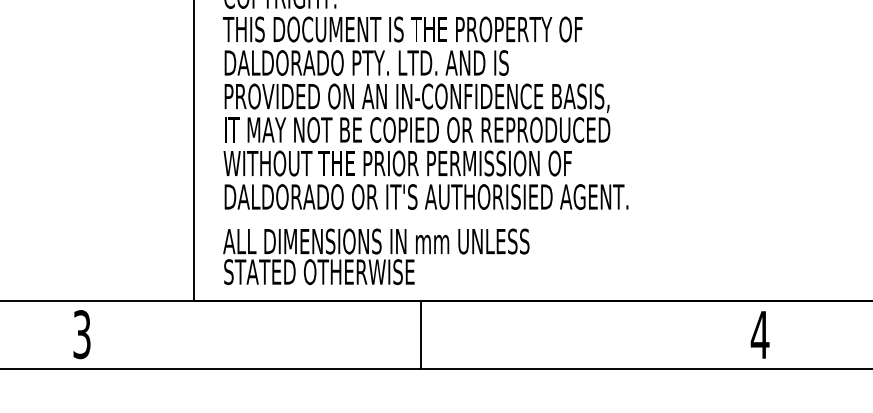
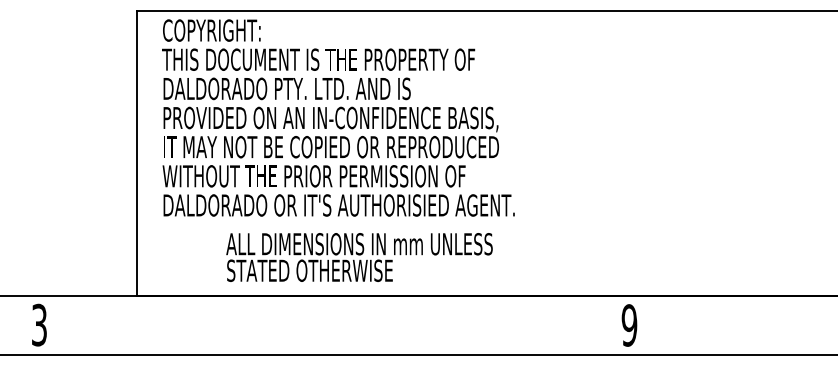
text: (376, 256) -> (359, 257), moved
line: (421, 333) -> (334, 324), removed
text: (760, 334) -> (629, 325), 4 -> 9

